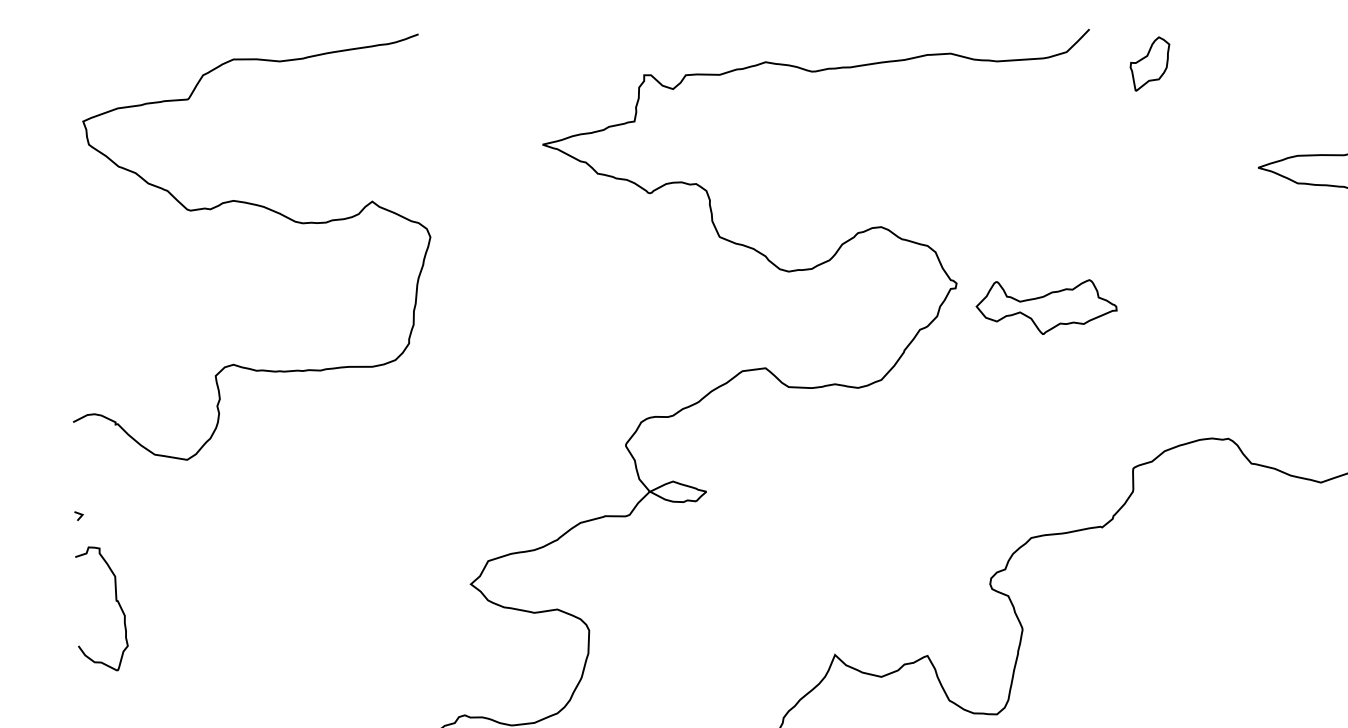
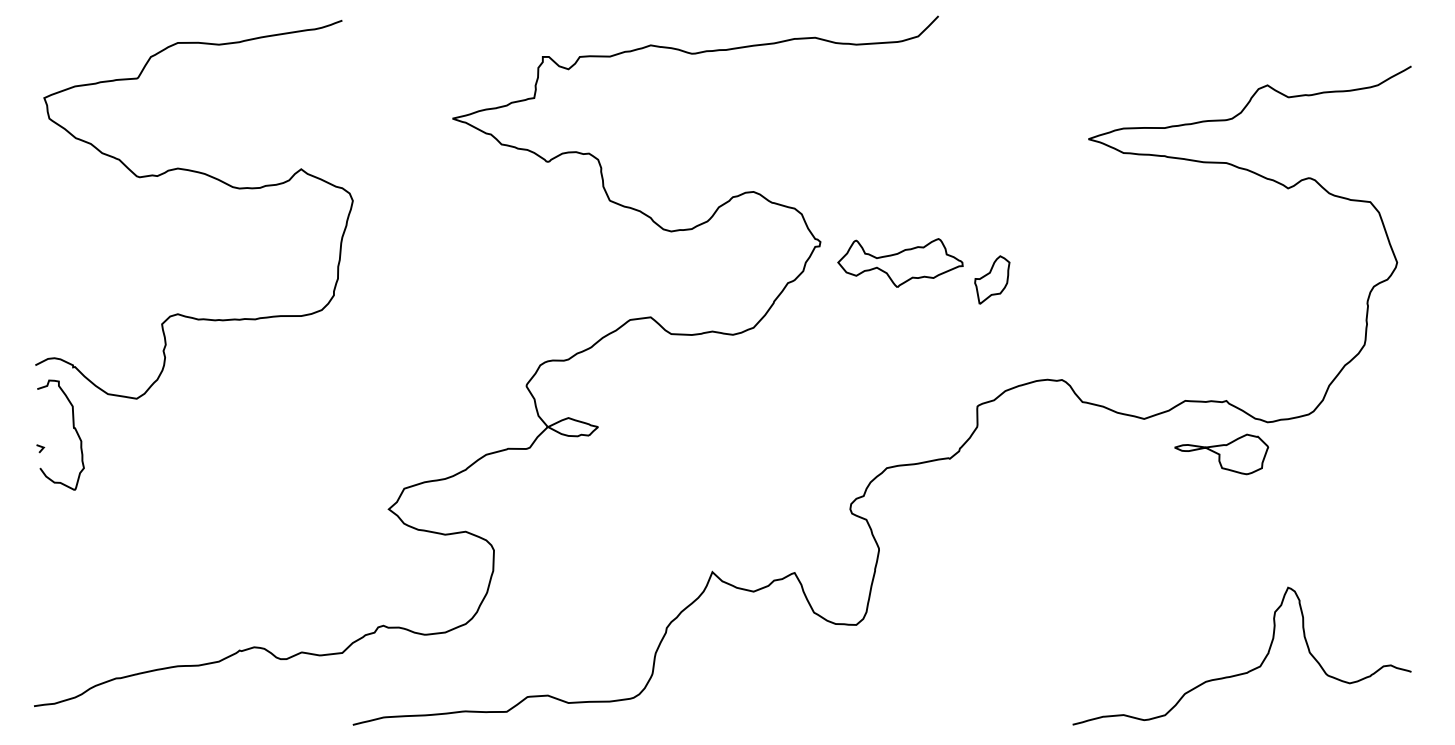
part: (1150, 63) -> (992, 279), moved
curve: (116, 601) -> (73, 428), moved

